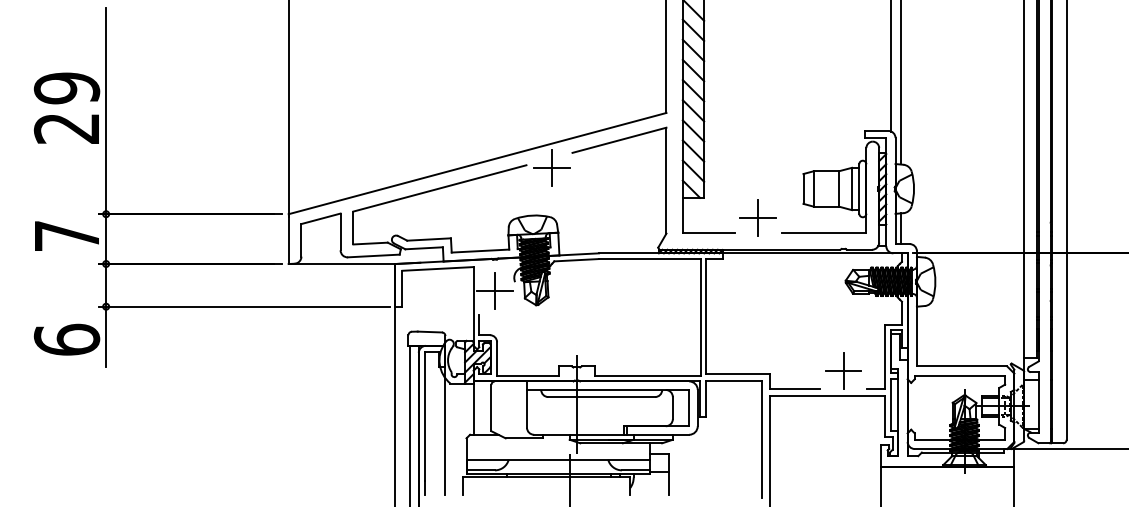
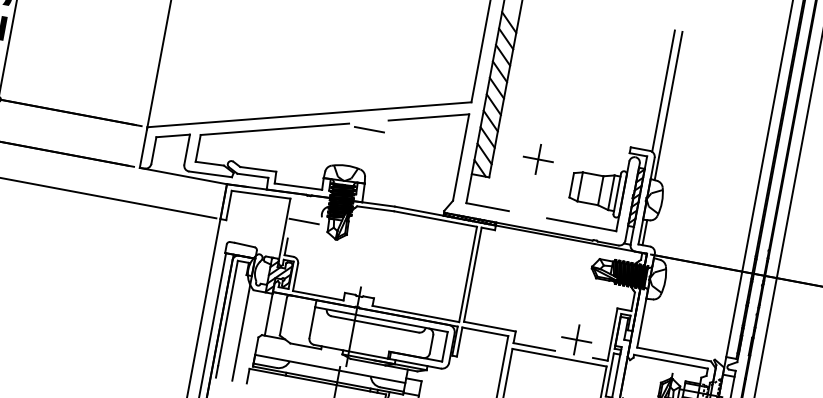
line: (551, 167) -> (369, 129), removed
part: (757, 217) -> (537, 159), moved
line: (494, 290) -> (303, 221), removed

